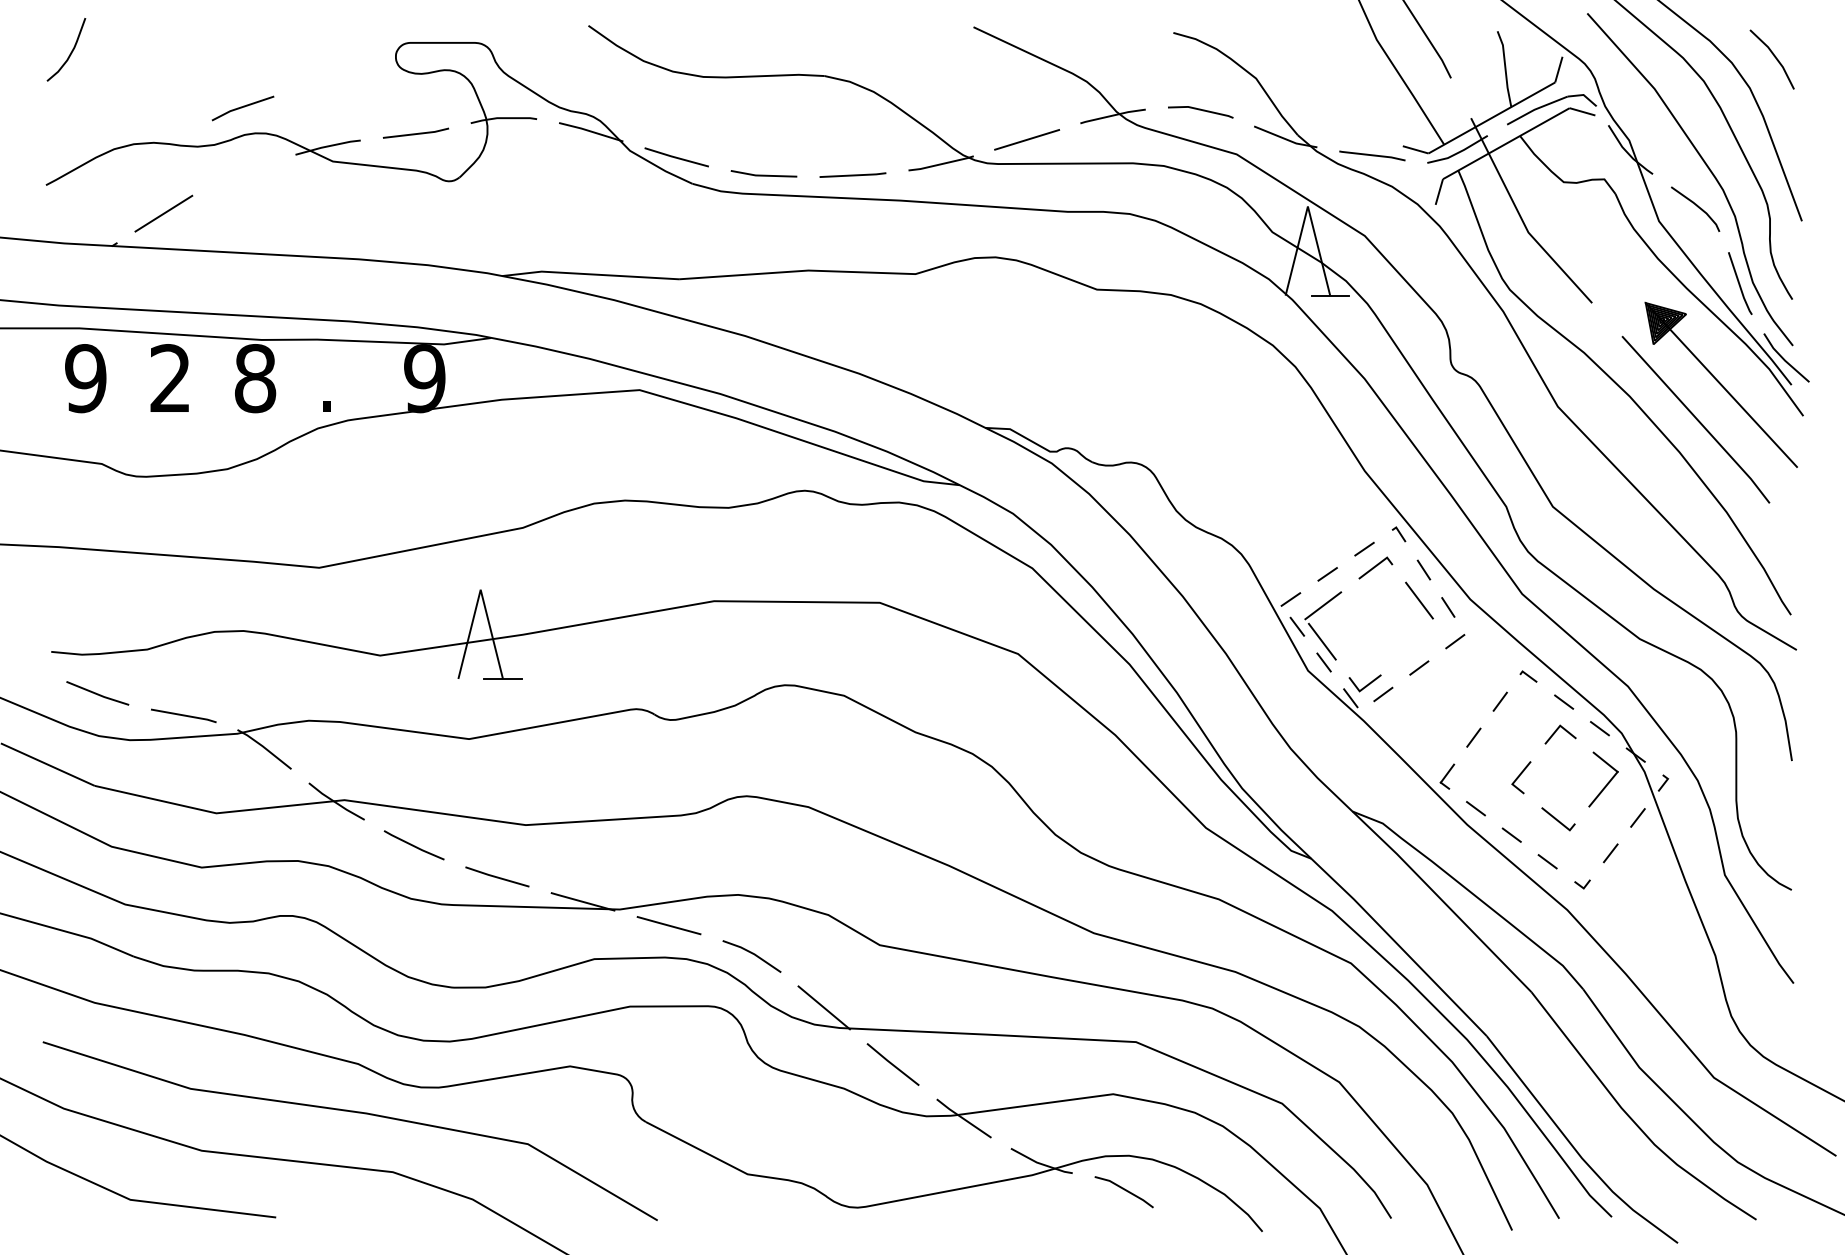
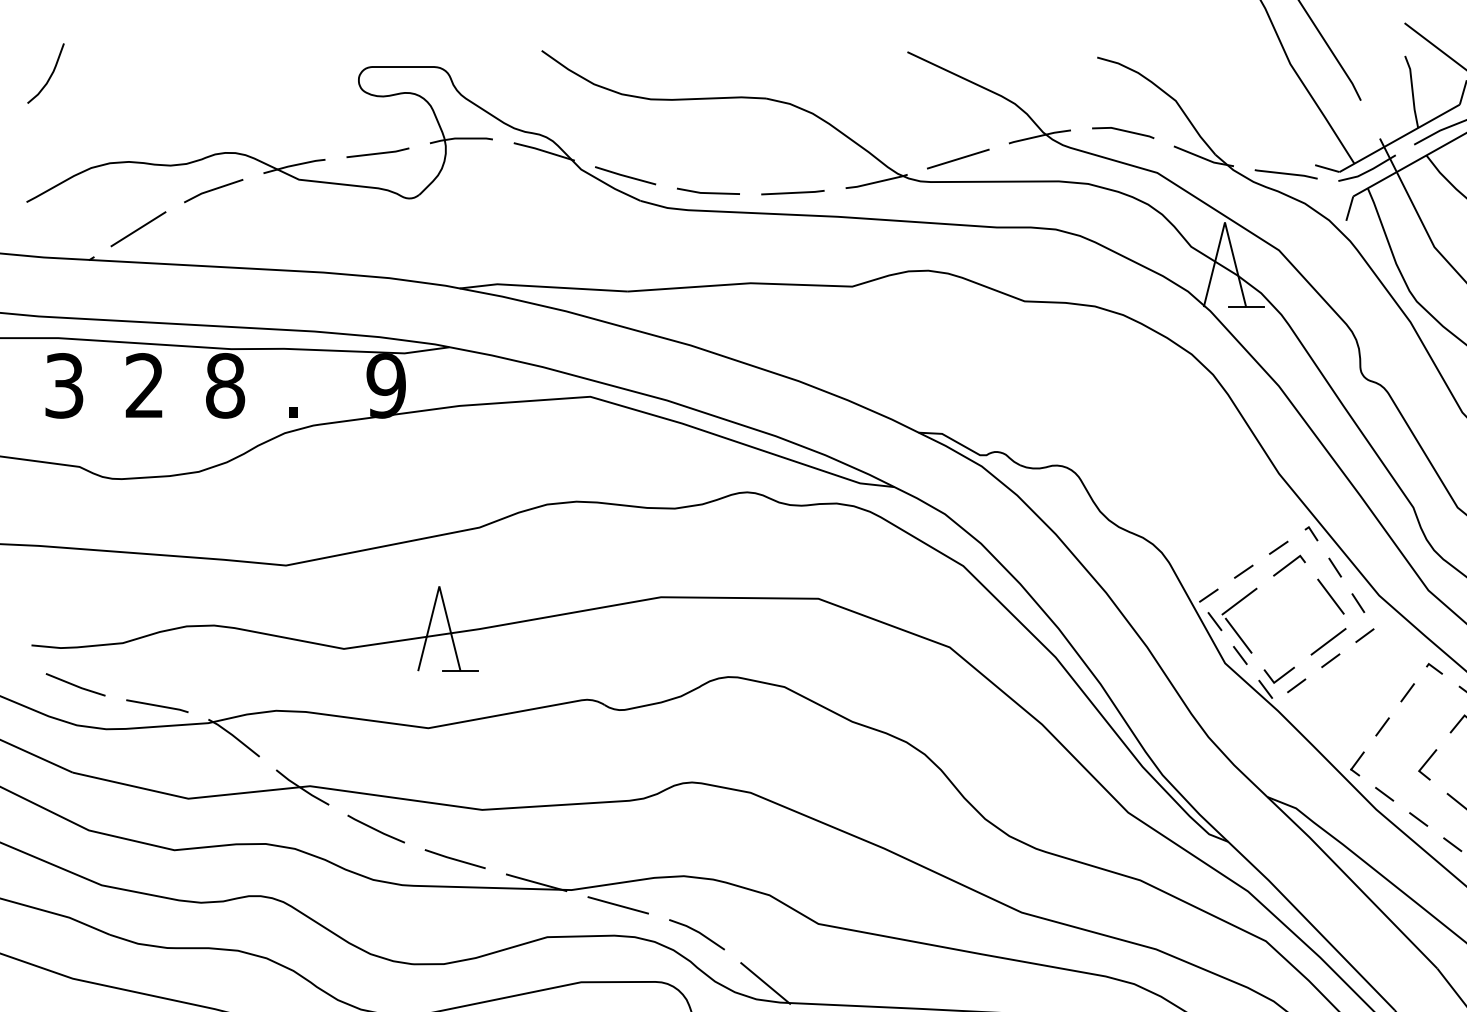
line: (242, 107) -> (213, 190), moved
text: (85, 378) -> (64, 385), 9 -> 3
line: (1416, 647) -> (1328, 641), added

